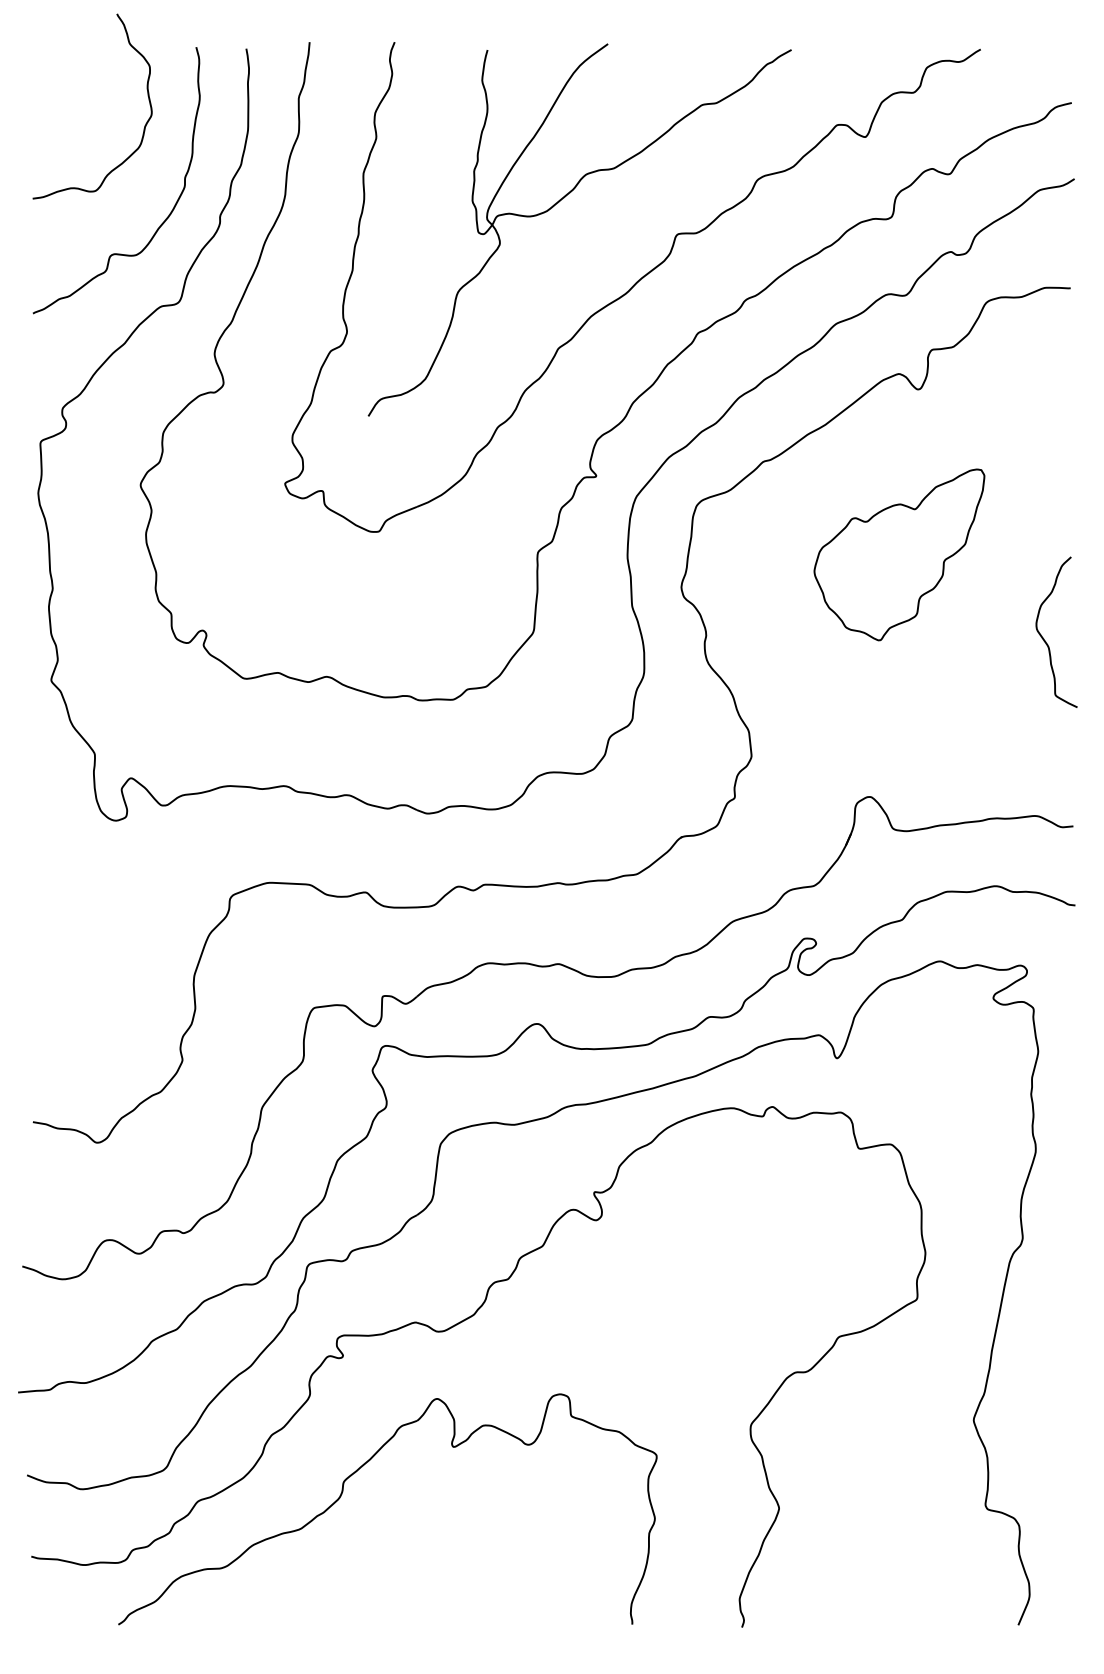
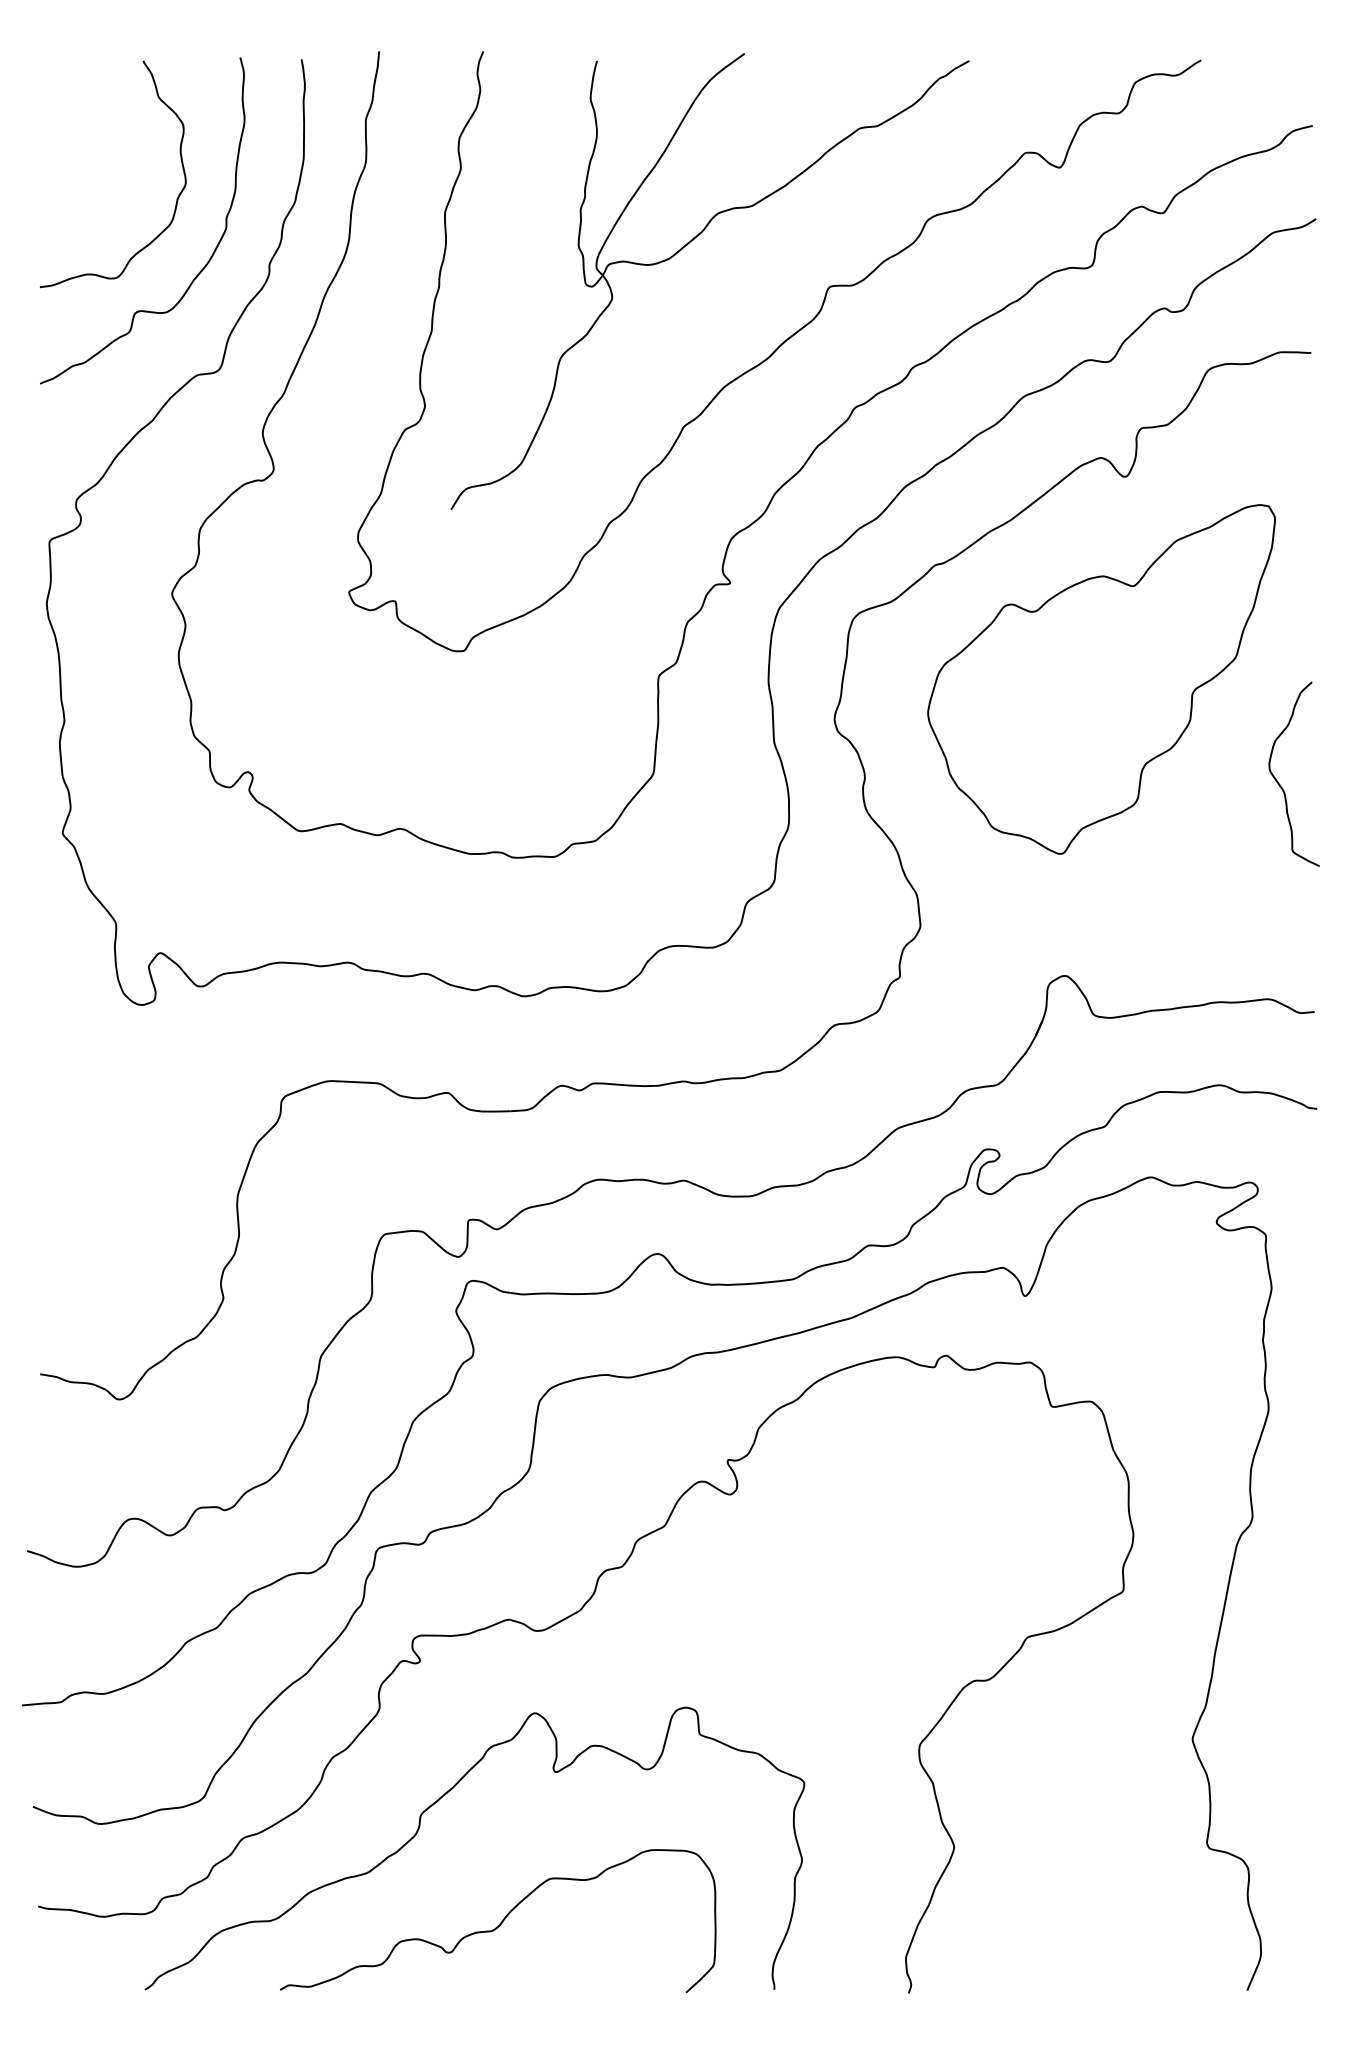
curve: (144, 125) -> (176, 197), moved
part: (899, 554) -> (1101, 678), size x1.67
part: (406, 1568) -> (497, 1921), added

